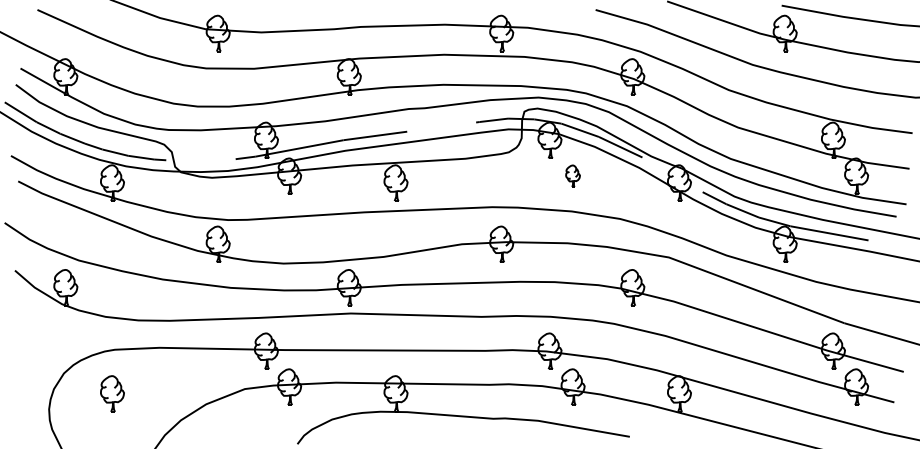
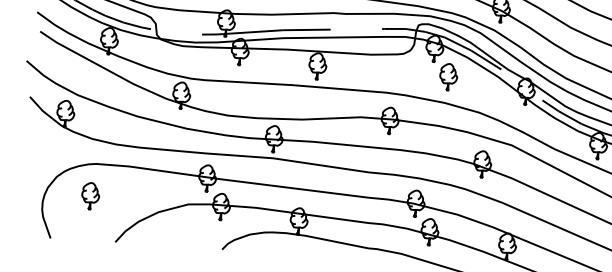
part: (572, 175) -> (448, 76), size x1.67

